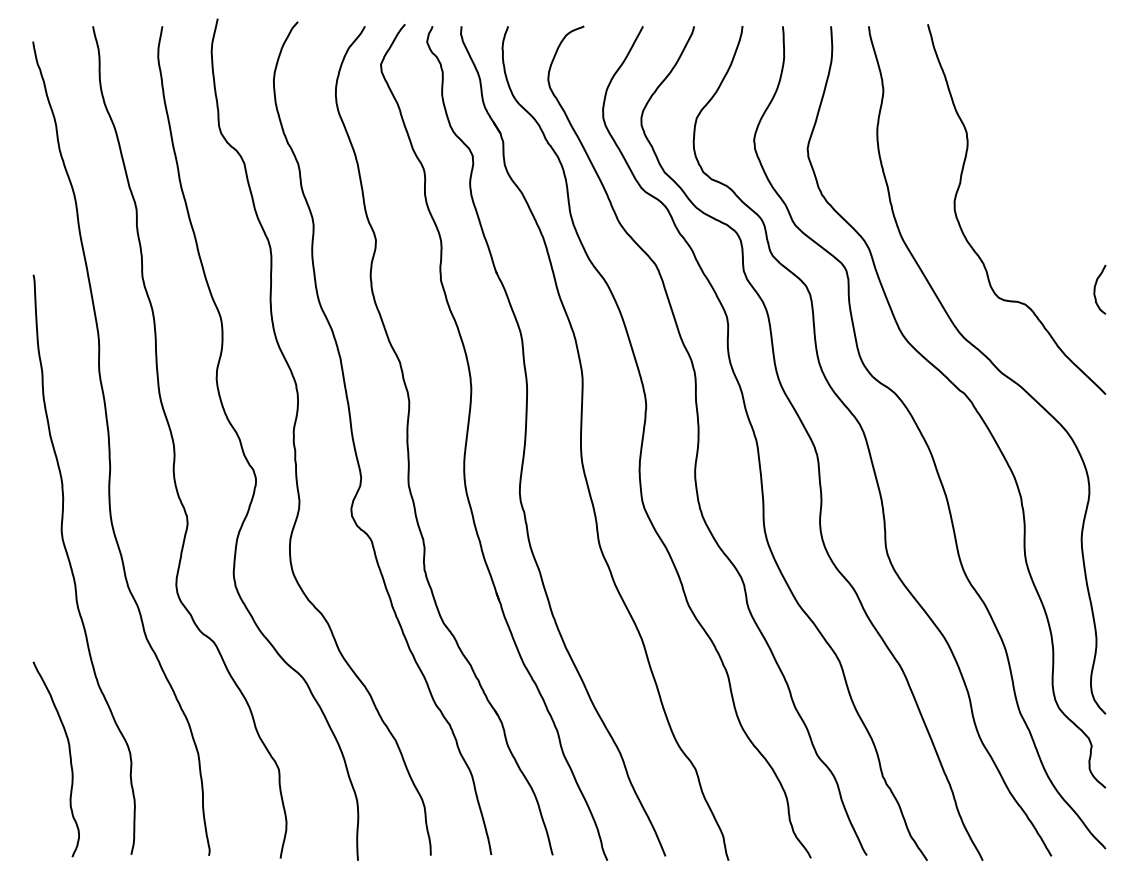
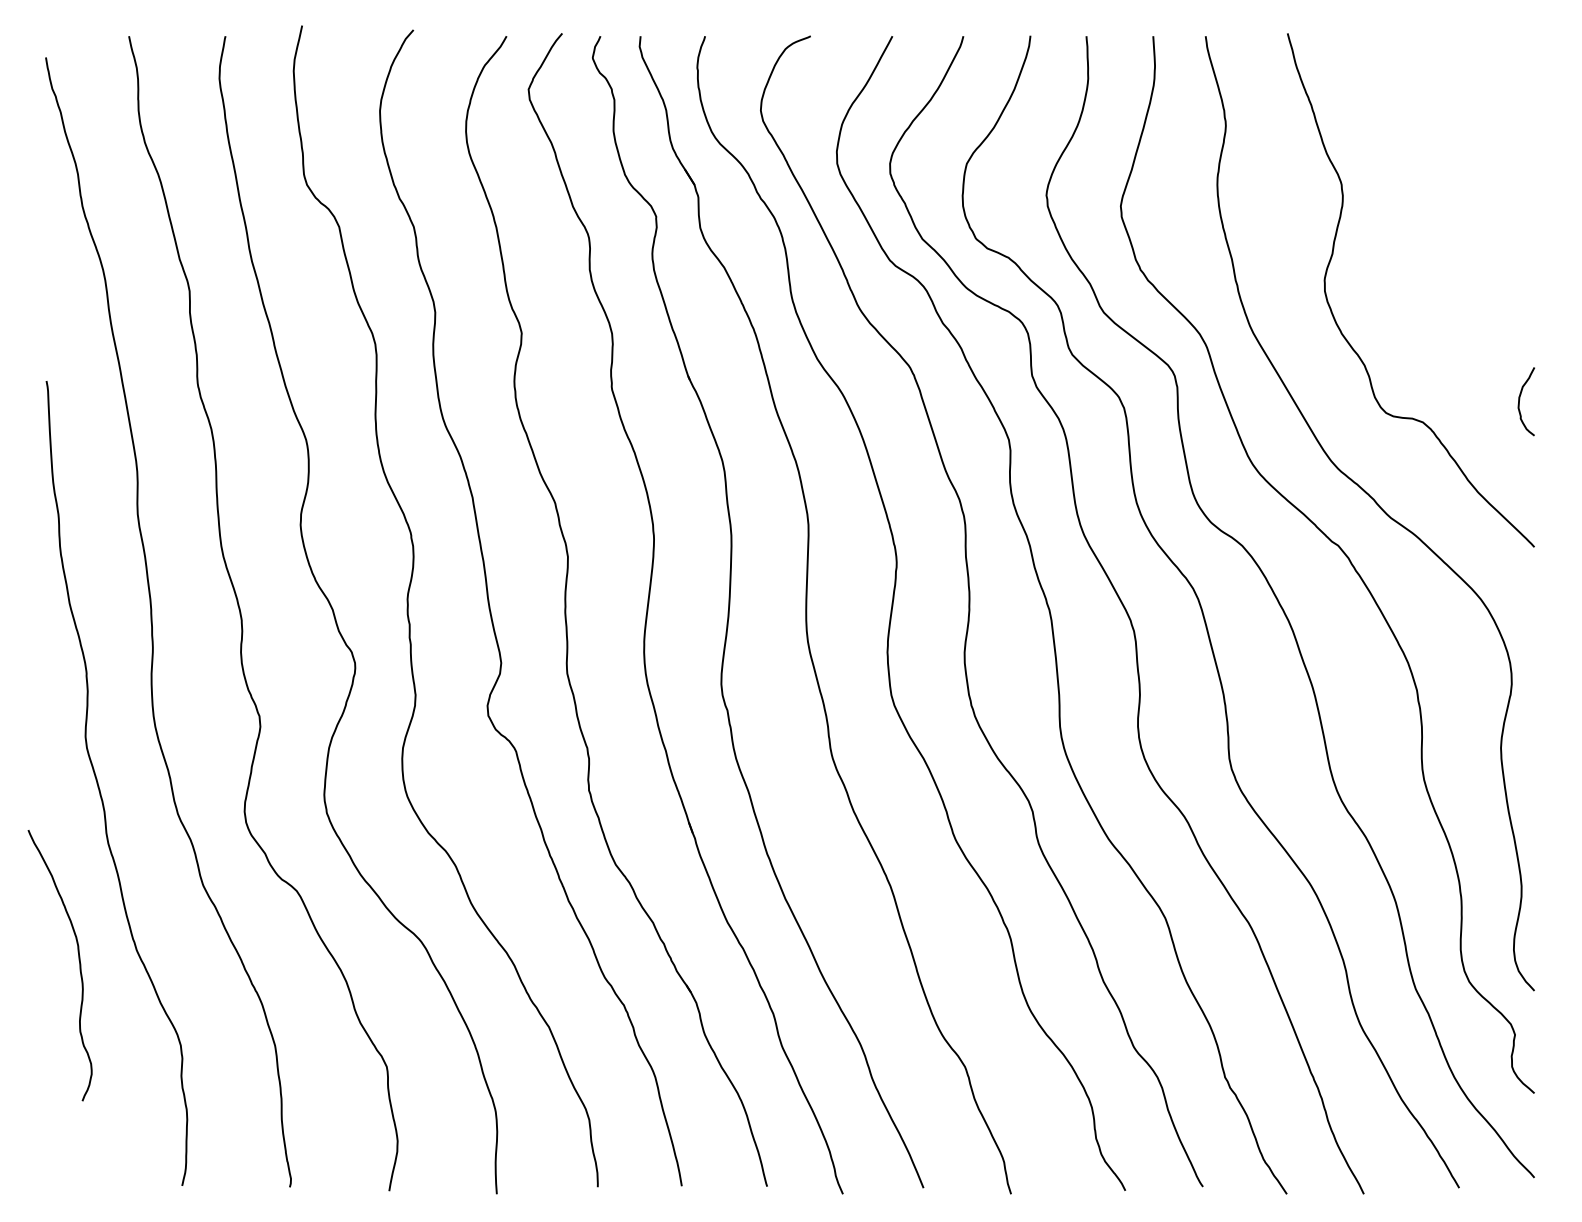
curve: (69, 755) -> (78, 960), moved

